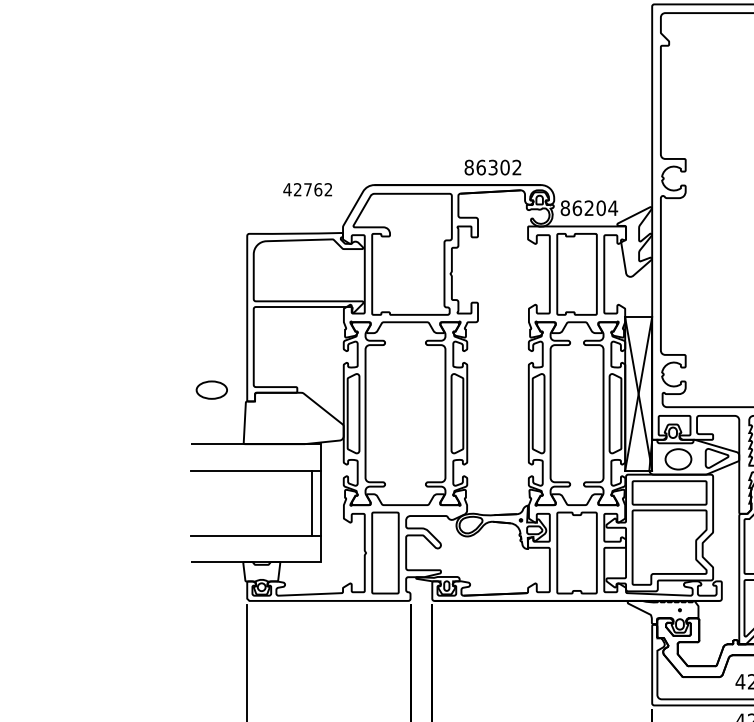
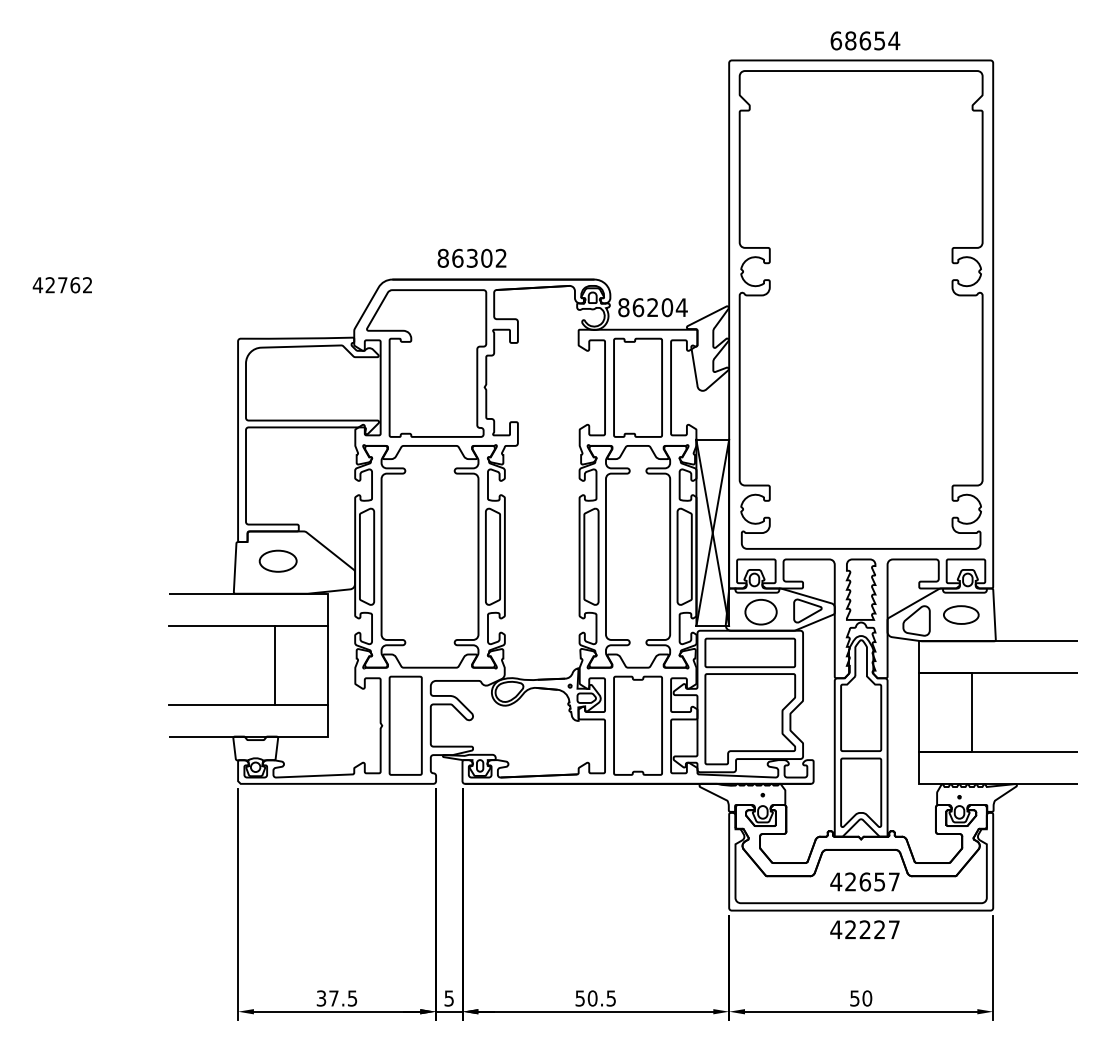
text: (492, 166) -> (471, 257), moved
text: (306, 189) -> (61, 285), moved
part: (211, 389) -> (277, 560), moved
line: (312, 502) -> (275, 664), moved

